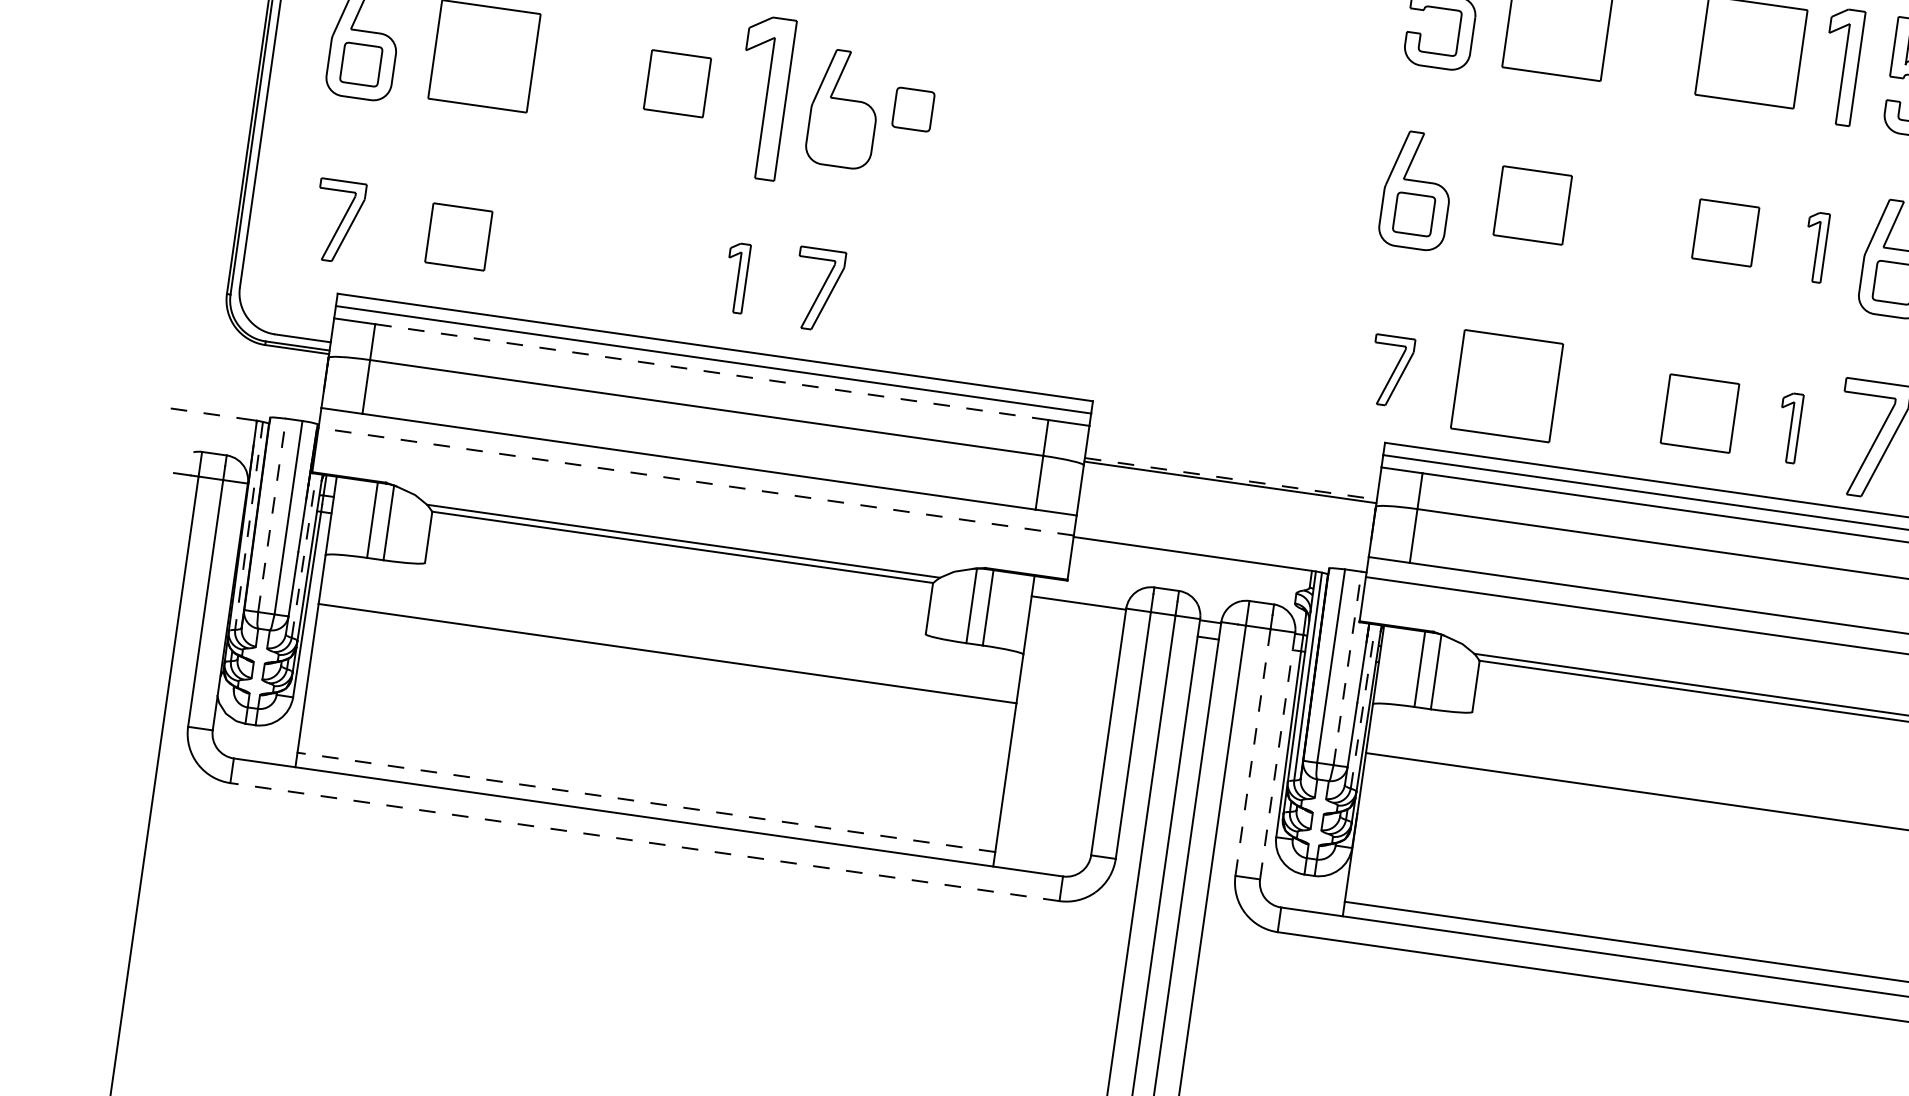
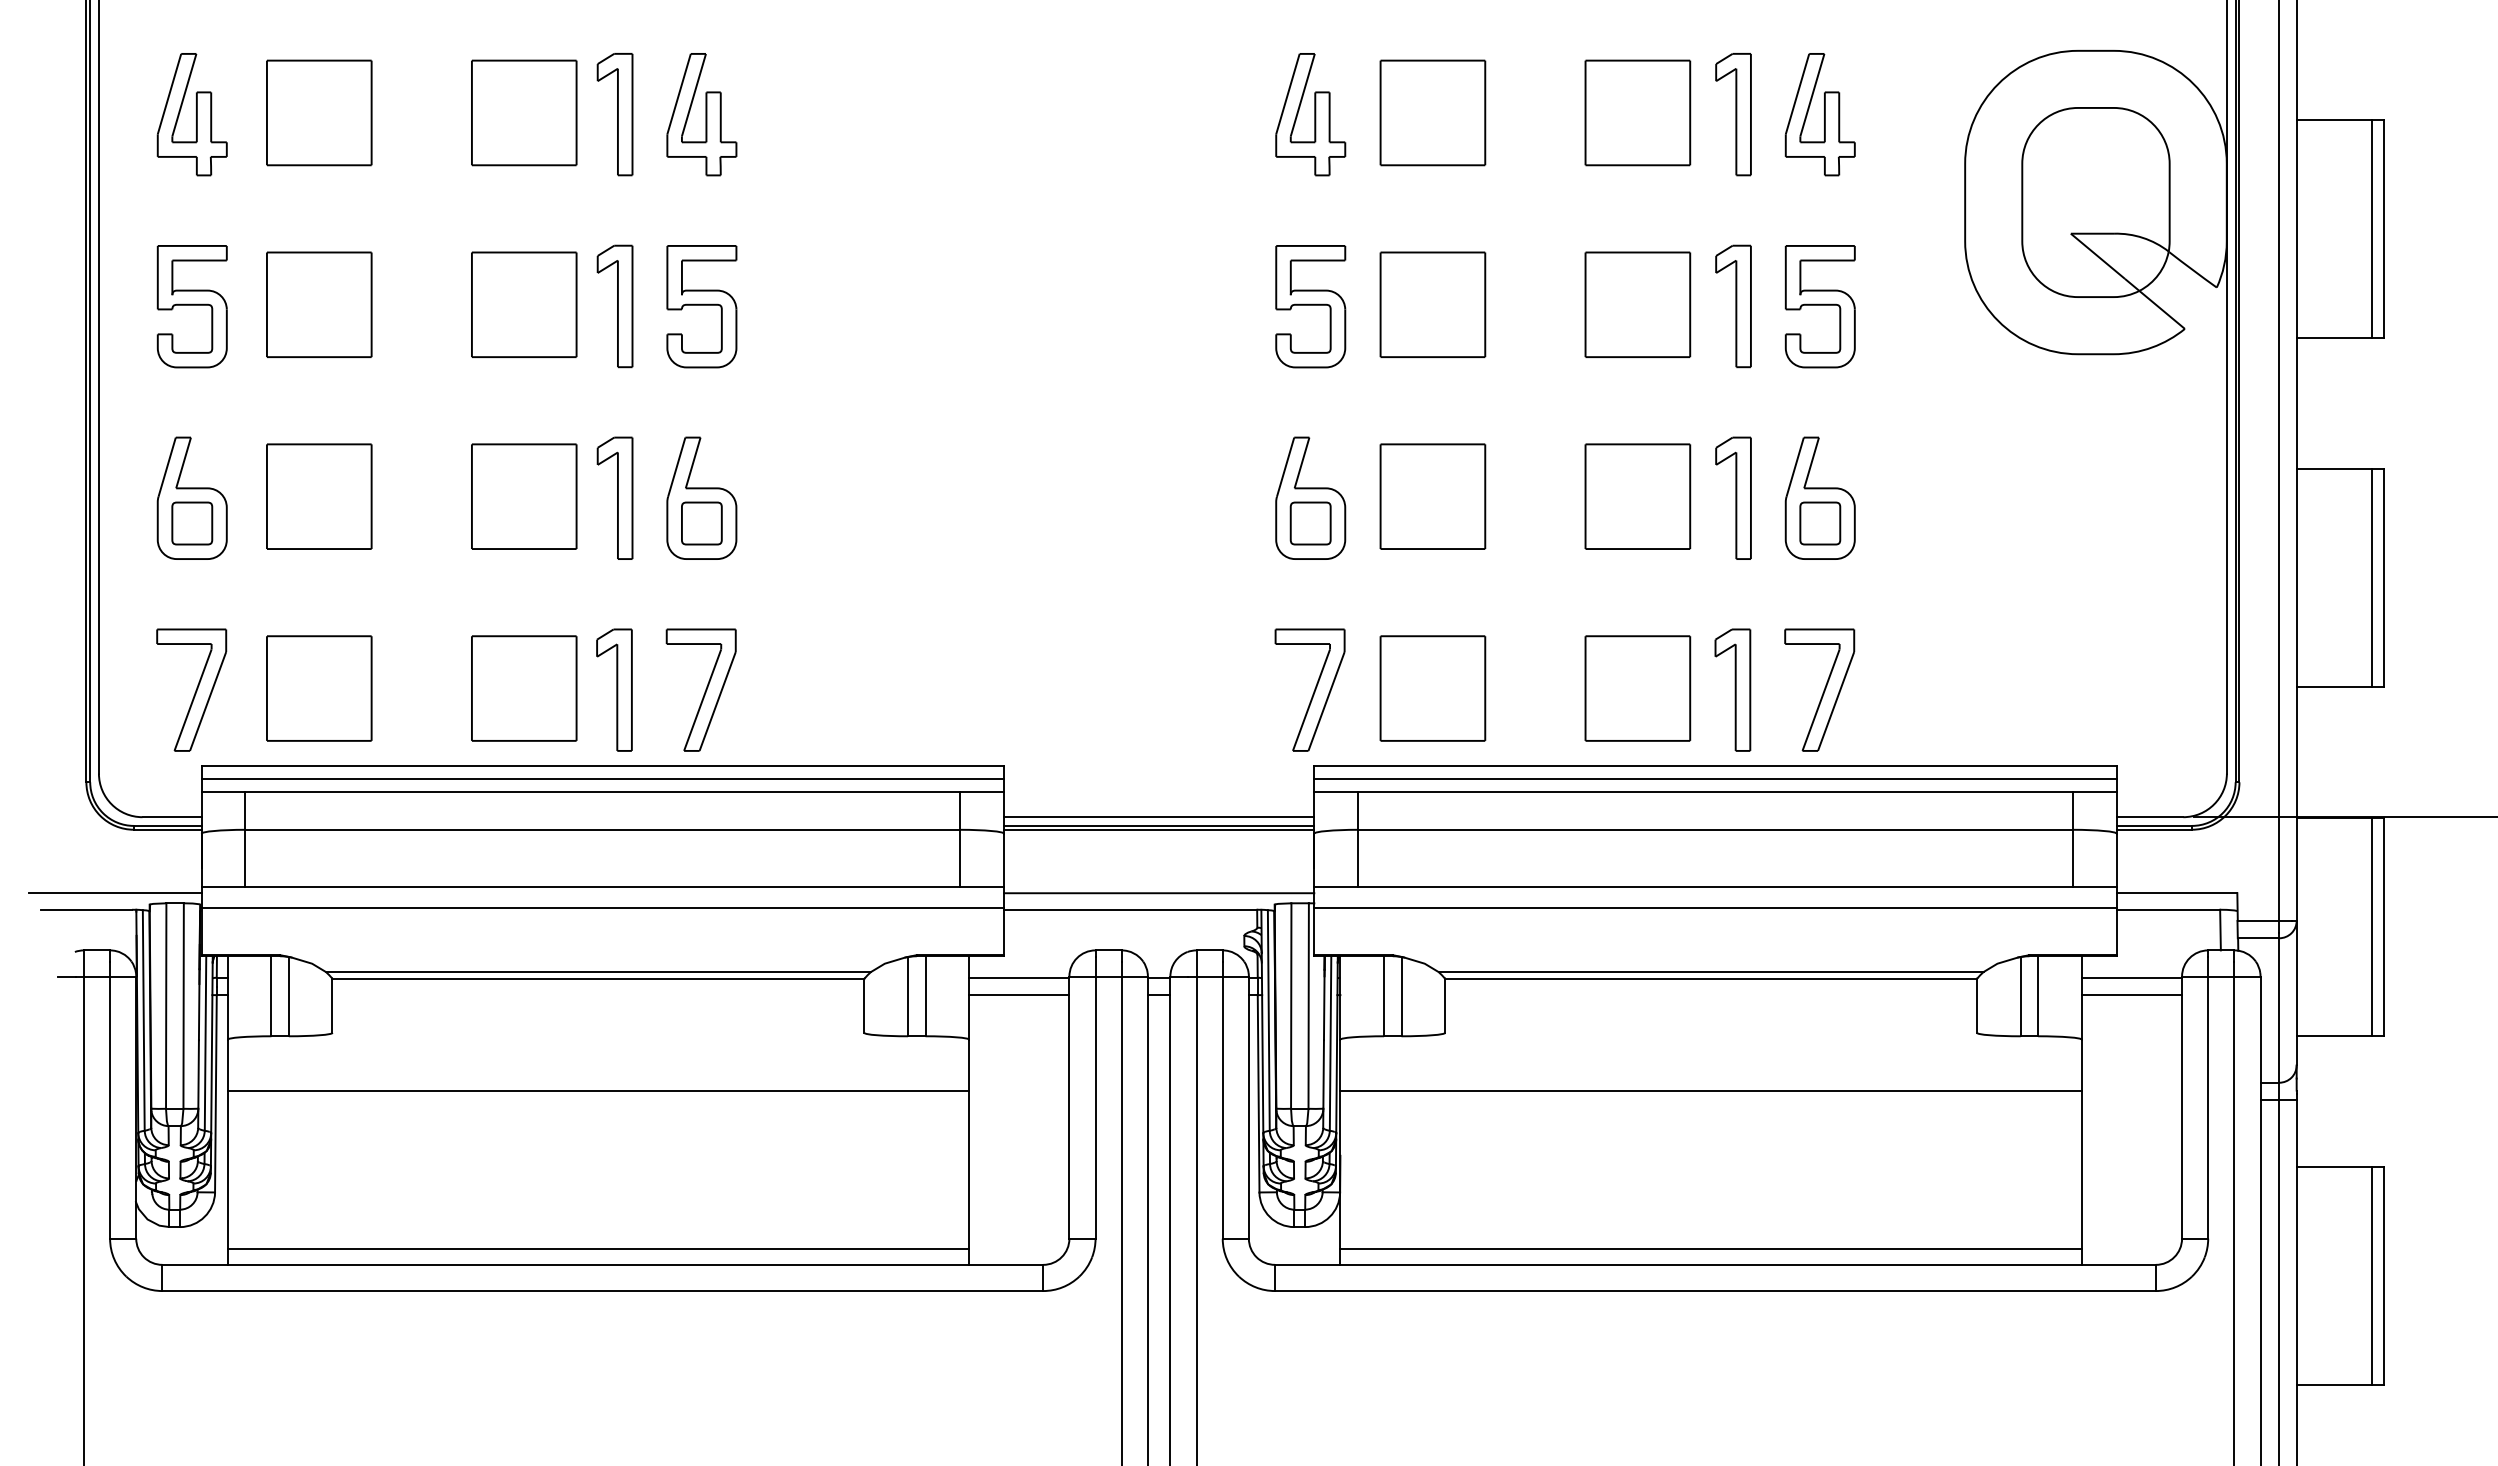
part: (677, 83) -> (524, 496), size x1.67
part: (762, 96) -> (614, 497), size x0.71
part: (913, 109) -> (701, 523), moved
part: (1532, 205) -> (1432, 496), size x1.43
part: (338, 220) -> (191, 689), size x1.43
part: (1725, 232) -> (1637, 496), size x1.67
part: (458, 236) -> (319, 688), size x1.67
part: (1815, 246) -> (1733, 497), size x1.67
part: (651, 264) -> (524, 688), added
part: (736, 277) -> (614, 689), size x1.67
part: (817, 288) -> (700, 689), size x1.43
part: (1390, 370) -> (1309, 689), size x1.67
line: (711, 371) -> (602, 791), dashed -> solid
line: (239, 402) -> (115, 893), added
line: (210, 413) -> (86, 909), dashed -> solid
part: (1699, 413) -> (1637, 688), size x1.43
part: (1788, 427) -> (1732, 689), size x1.67
line: (1232, 470) -> (1159, 817), added
line: (1231, 478) -> (1159, 825), dashed -> solid
line: (695, 481) -> (602, 908), dashed -> solid
line: (272, 515) -> (166, 1006), dashed -> solid
line: (248, 525) -> (143, 1020), dashed -> solid
line: (1222, 542) -> (1159, 893), added
line: (304, 555) -> (205, 1043), dashed -> solid
line: (1076, 619) -> (1019, 995), added
line: (1347, 668) -> (1308, 1006), dashed -> solid
line: (1363, 706) -> (1330, 1043), dashed -> solid
line: (1252, 752) -> (1222, 1107), dashed -> solid
line: (1277, 756) -> (1248, 1108), dashed -> solid
line: (646, 802) -> (598, 1249), dashed -> solid
line: (644, 842) -> (602, 1291), dashed -> solid

